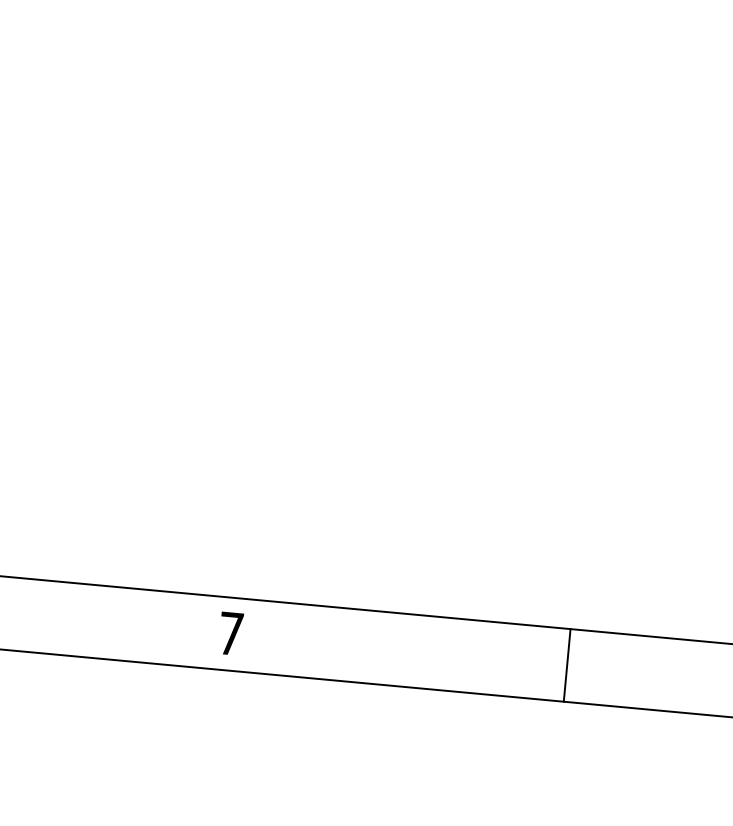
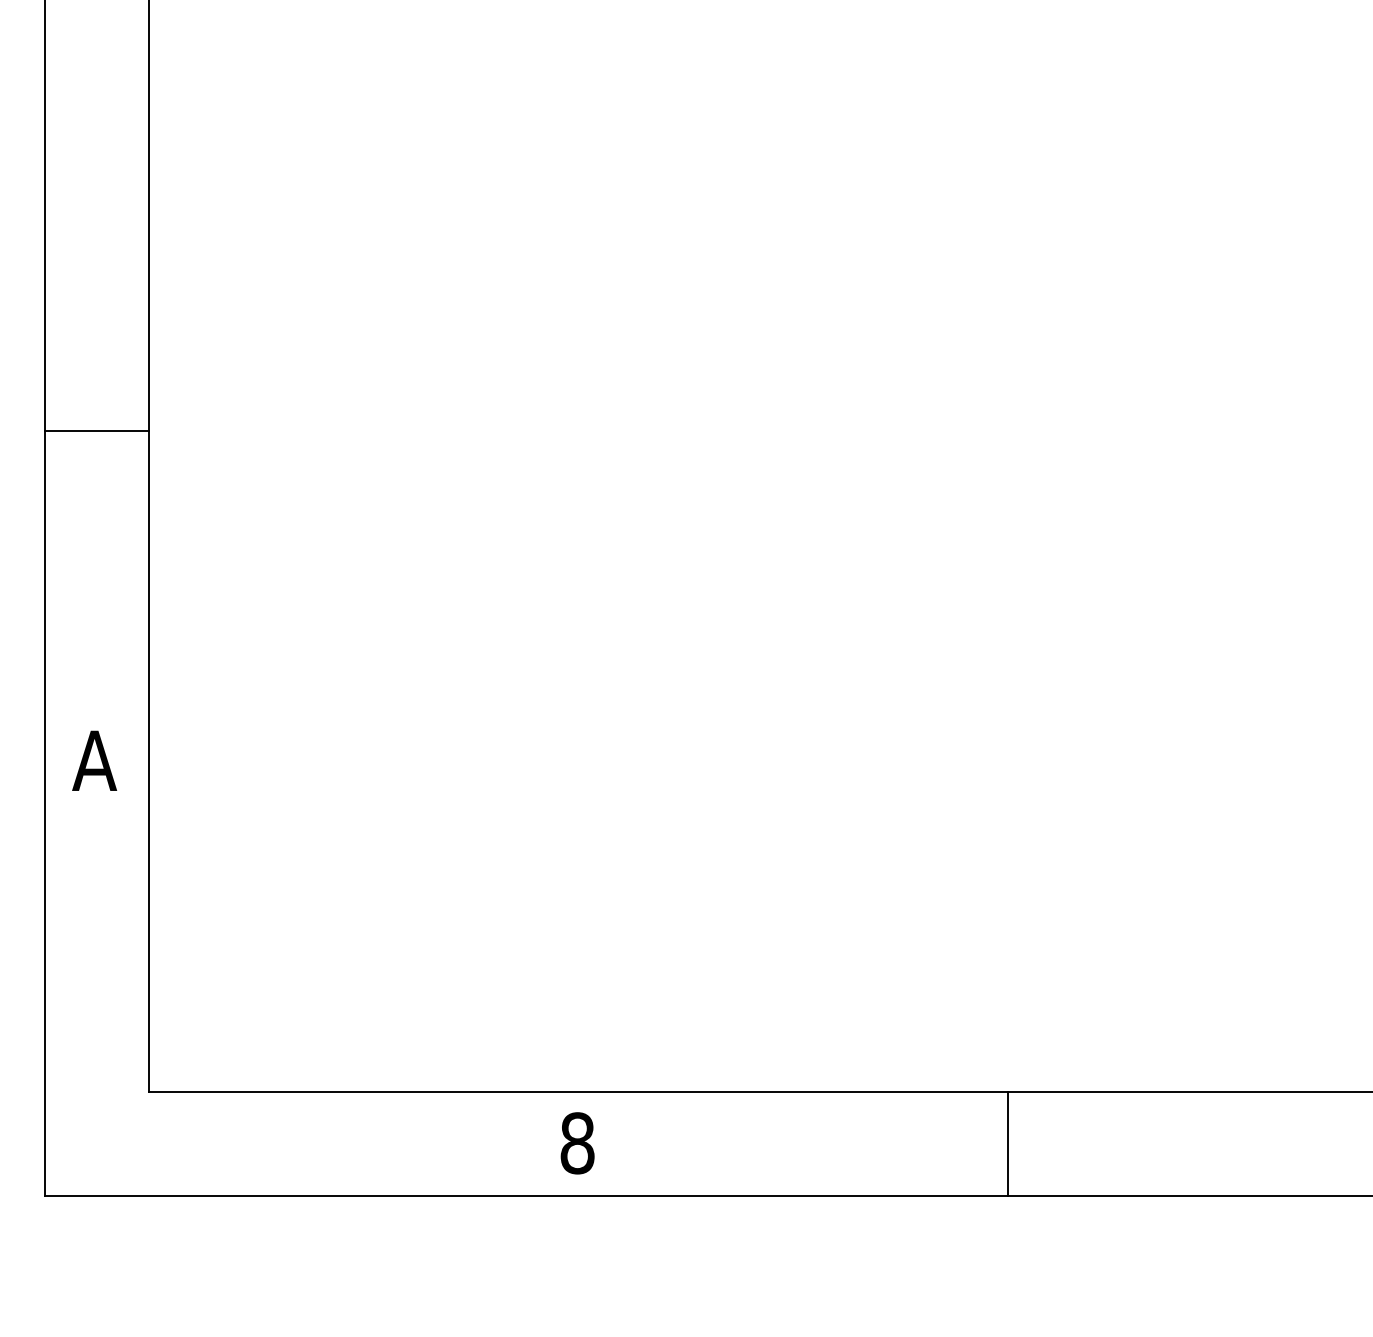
text: (230, 633) -> (577, 1143), 7 -> 8
line: (567, 665) -> (1008, 1143), moved

